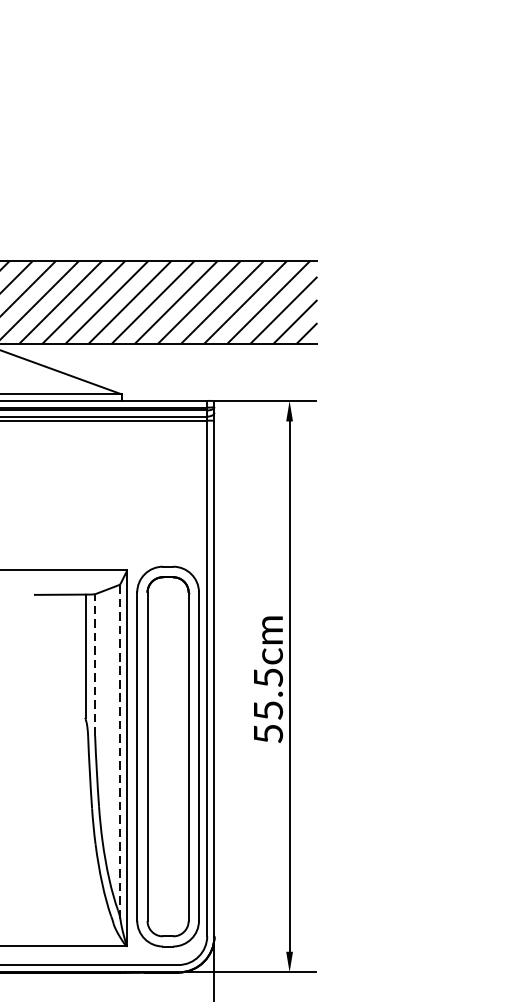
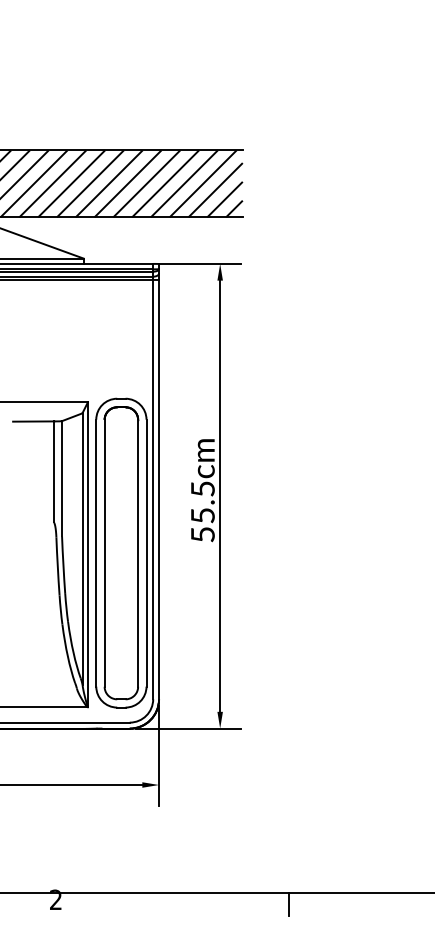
line: (95, 664) -> (62, 478), dashed -> solid
line: (120, 750) -> (82, 548), dashed -> solid

